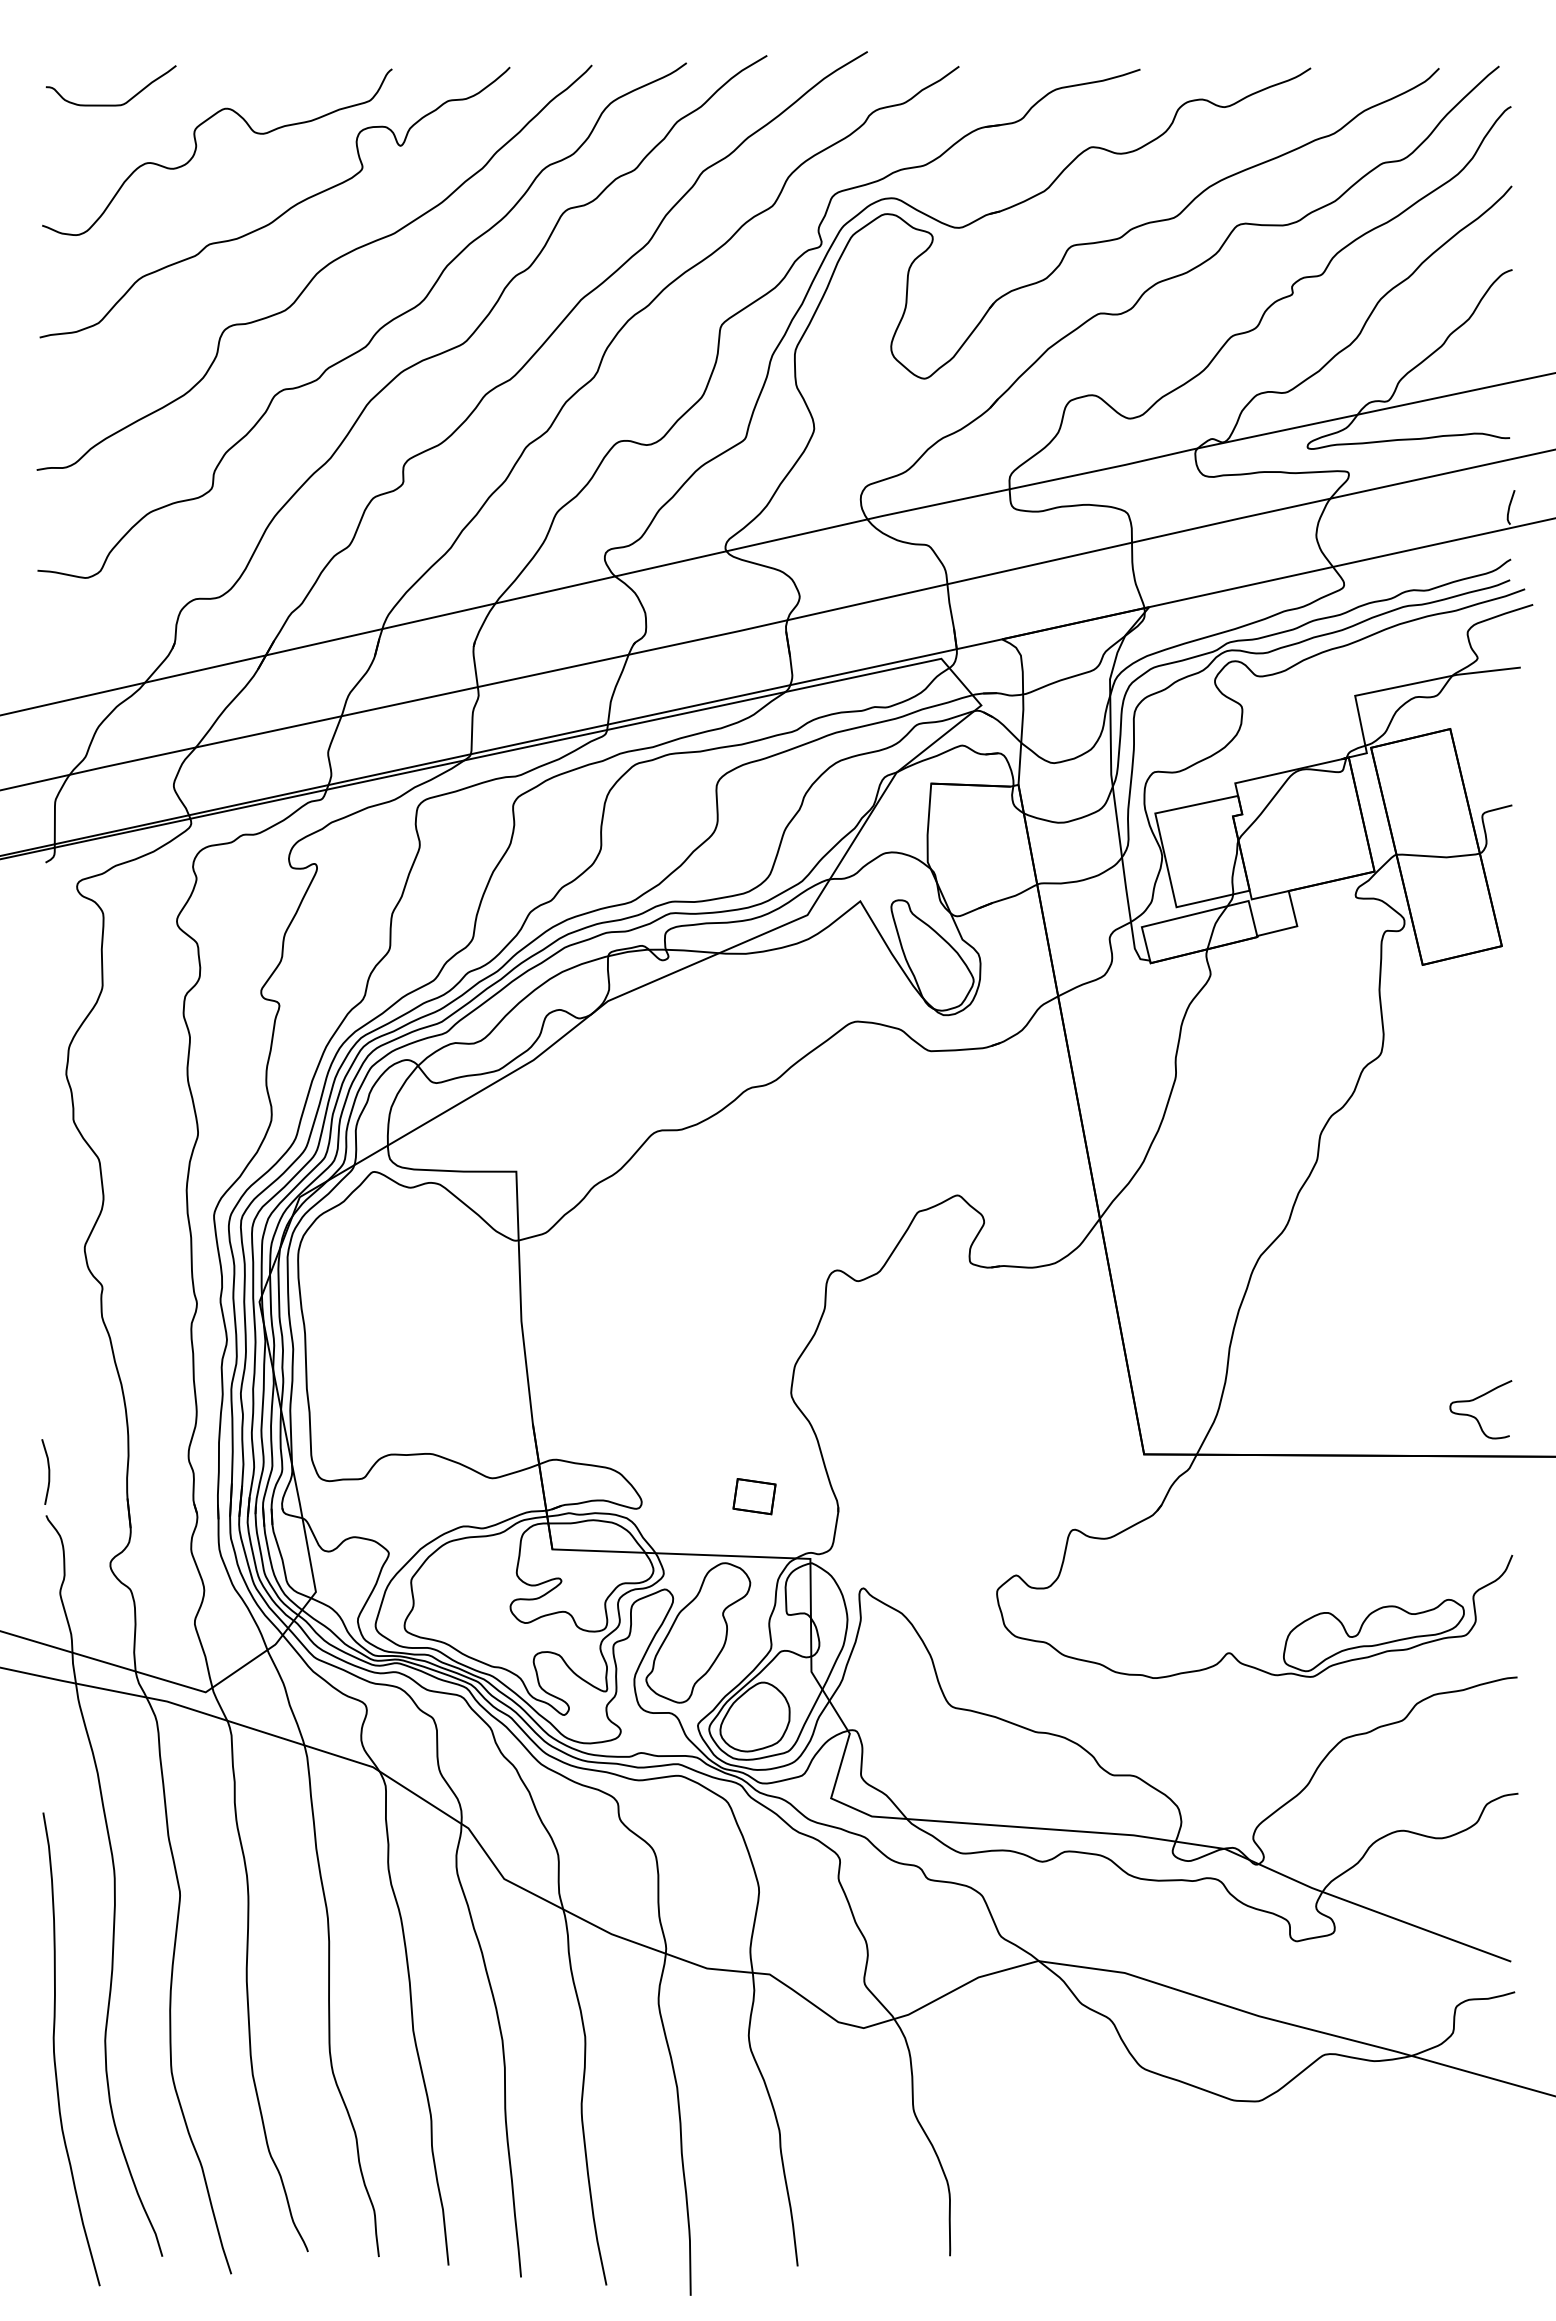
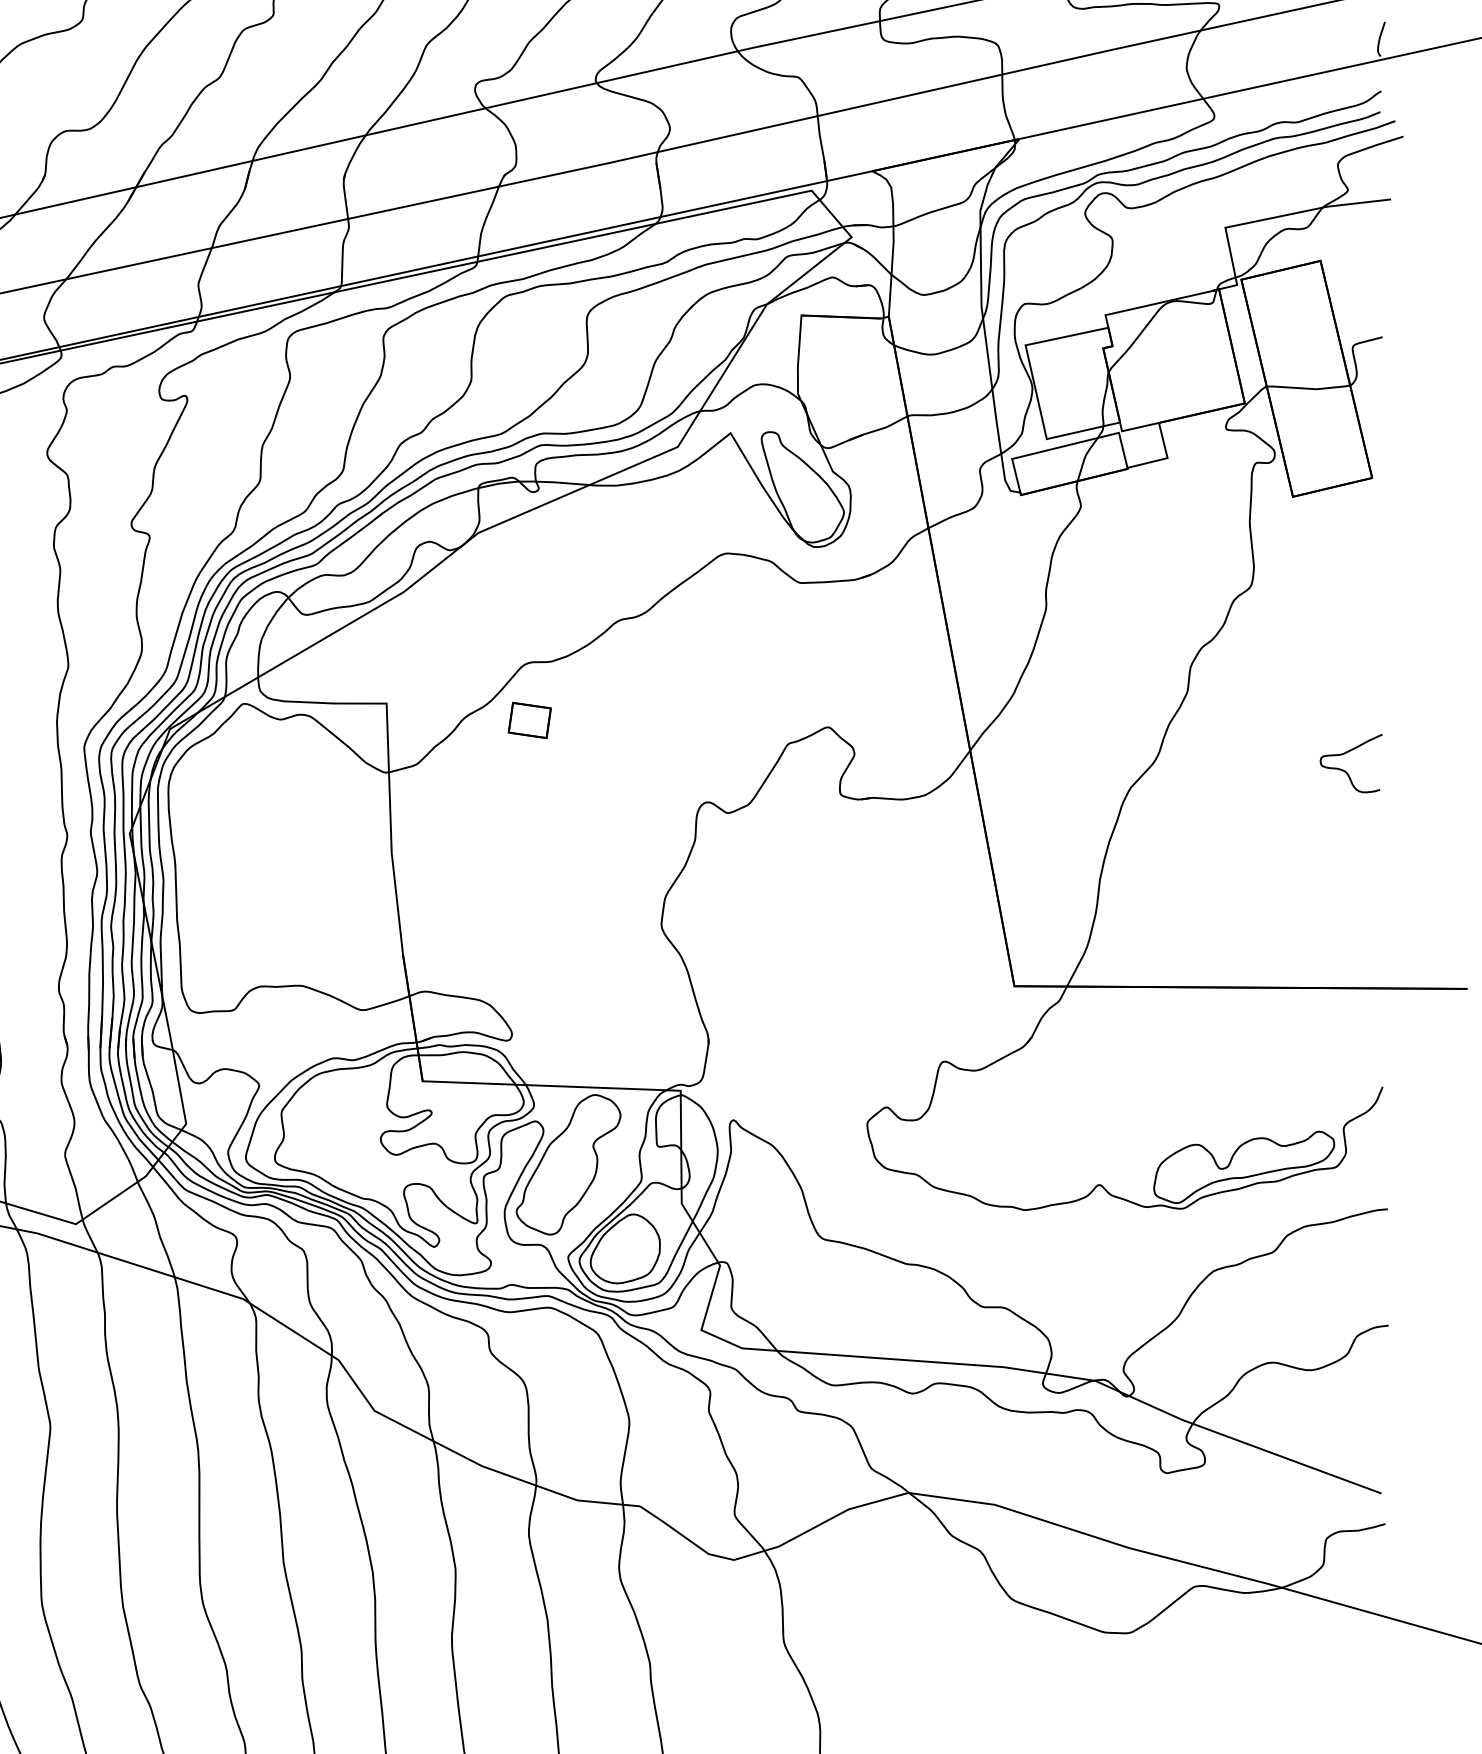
curve: (1476, 1417) -> (1346, 771), moved
part: (754, 1496) -> (529, 720), moved

